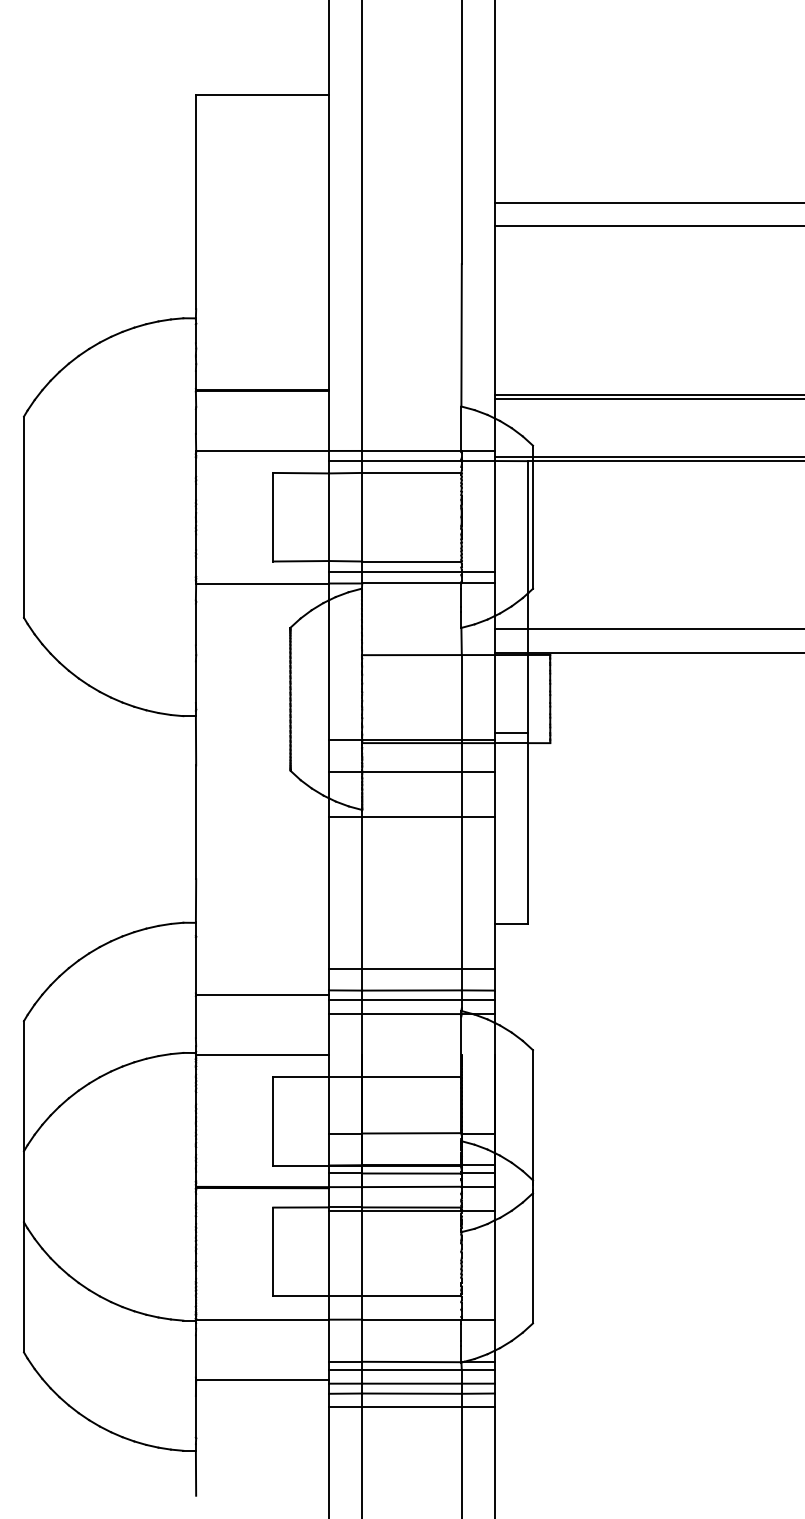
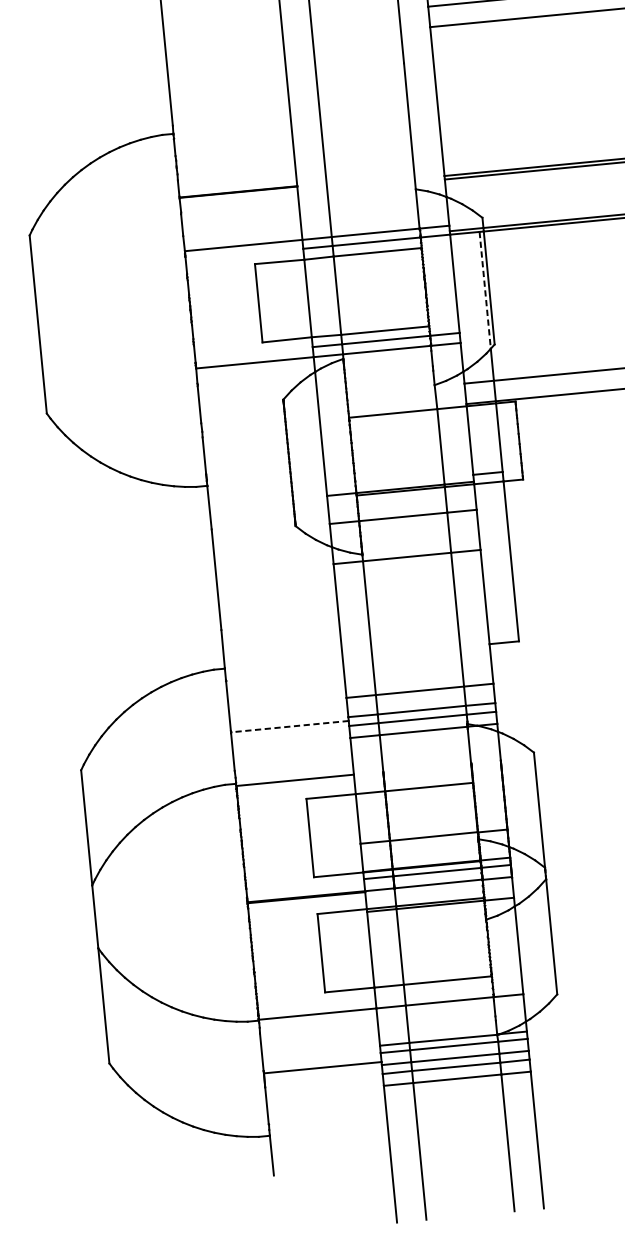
line: (528, 527) -> (485, 290), solid -> dashed
line: (262, 994) -> (289, 726), solid -> dashed

